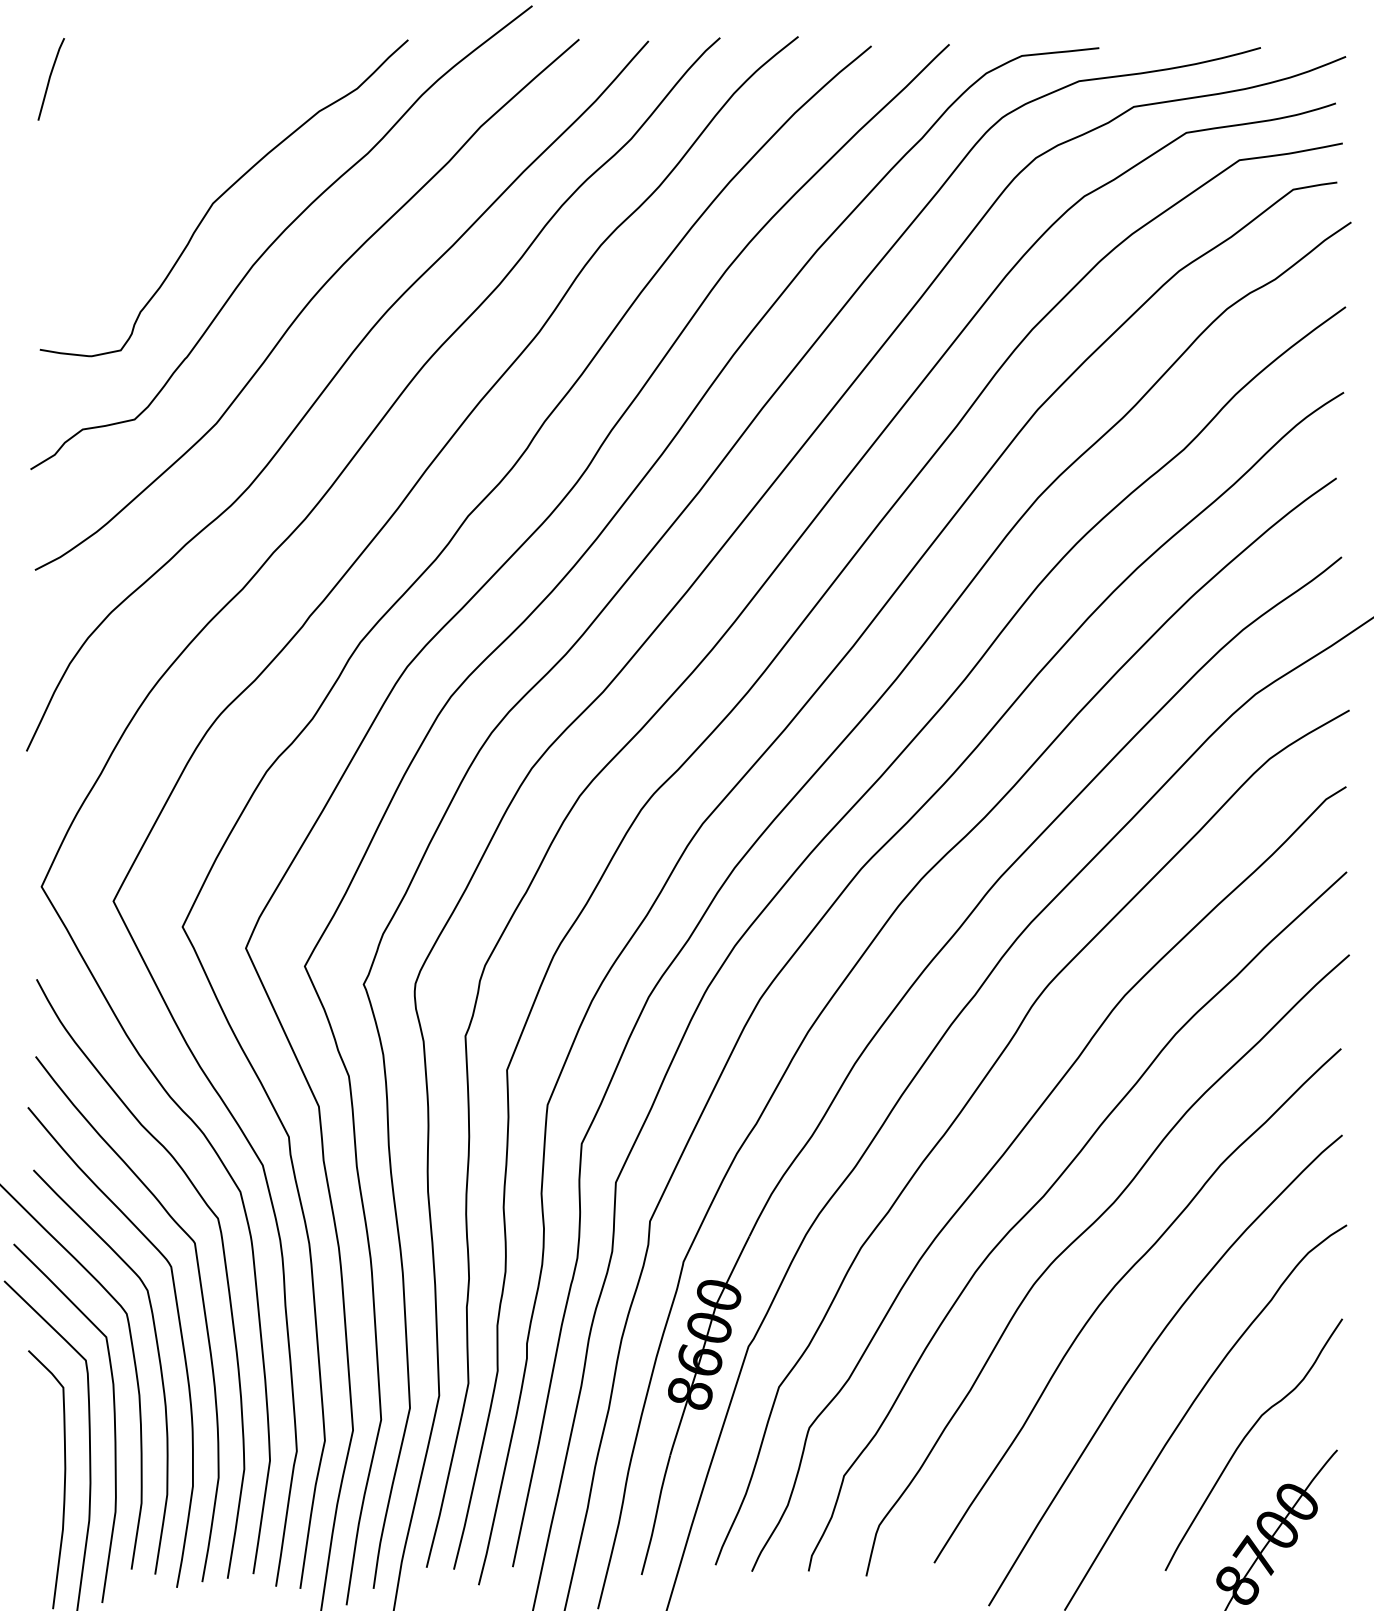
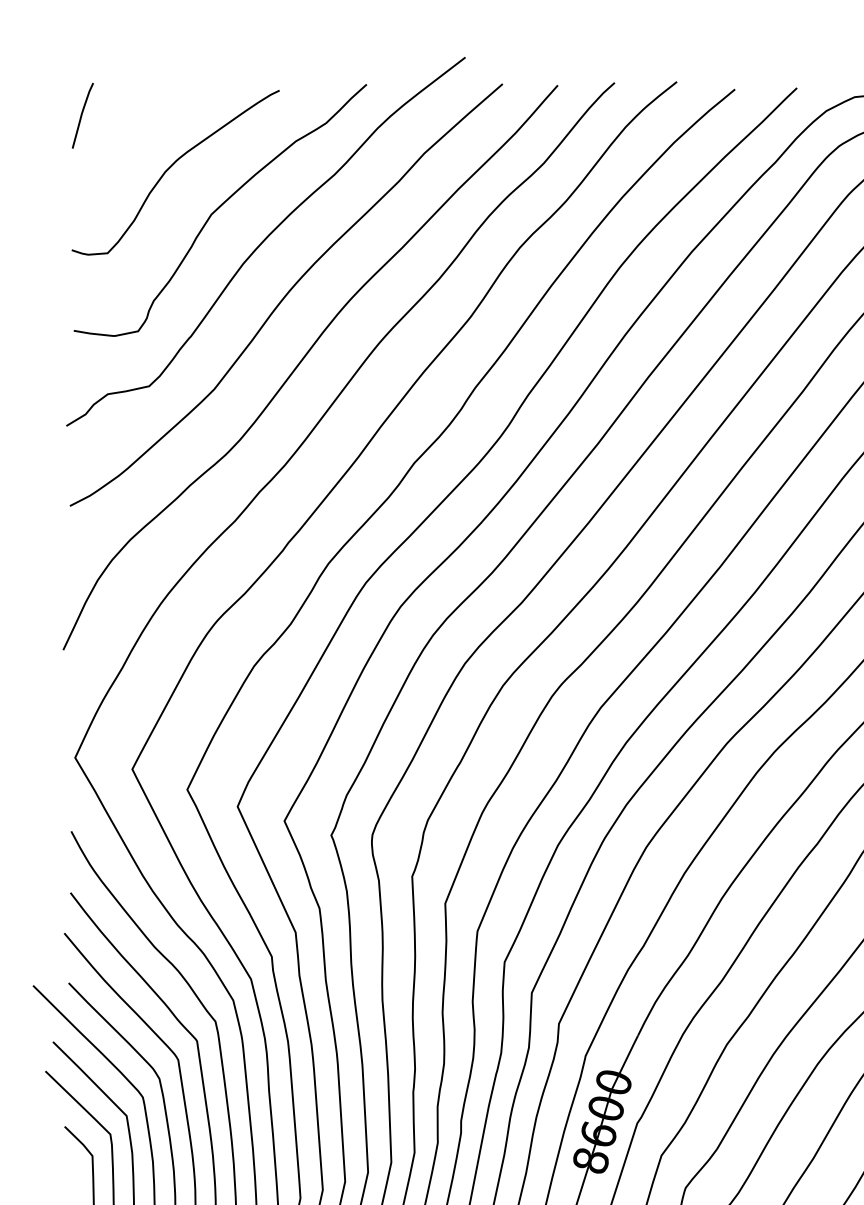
curve: (161, 144) -> (170, 167), added

